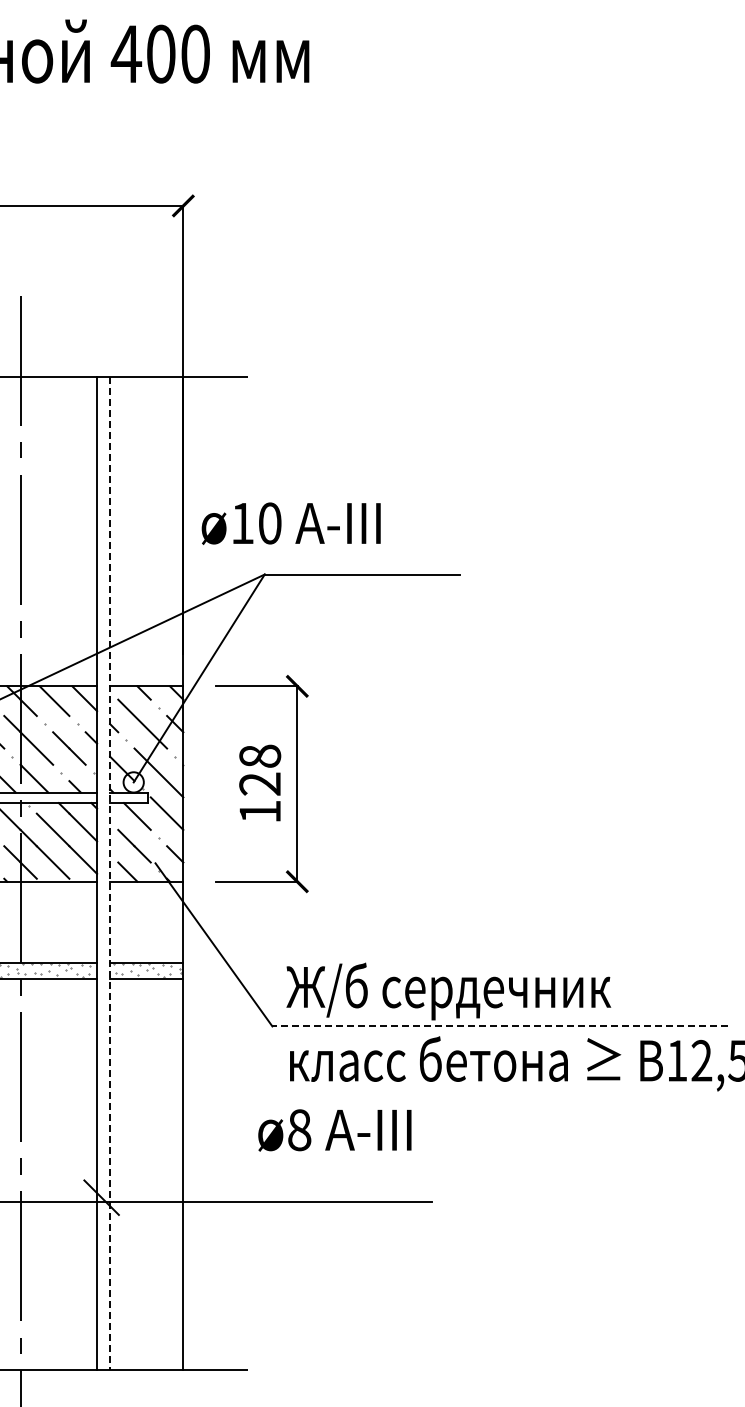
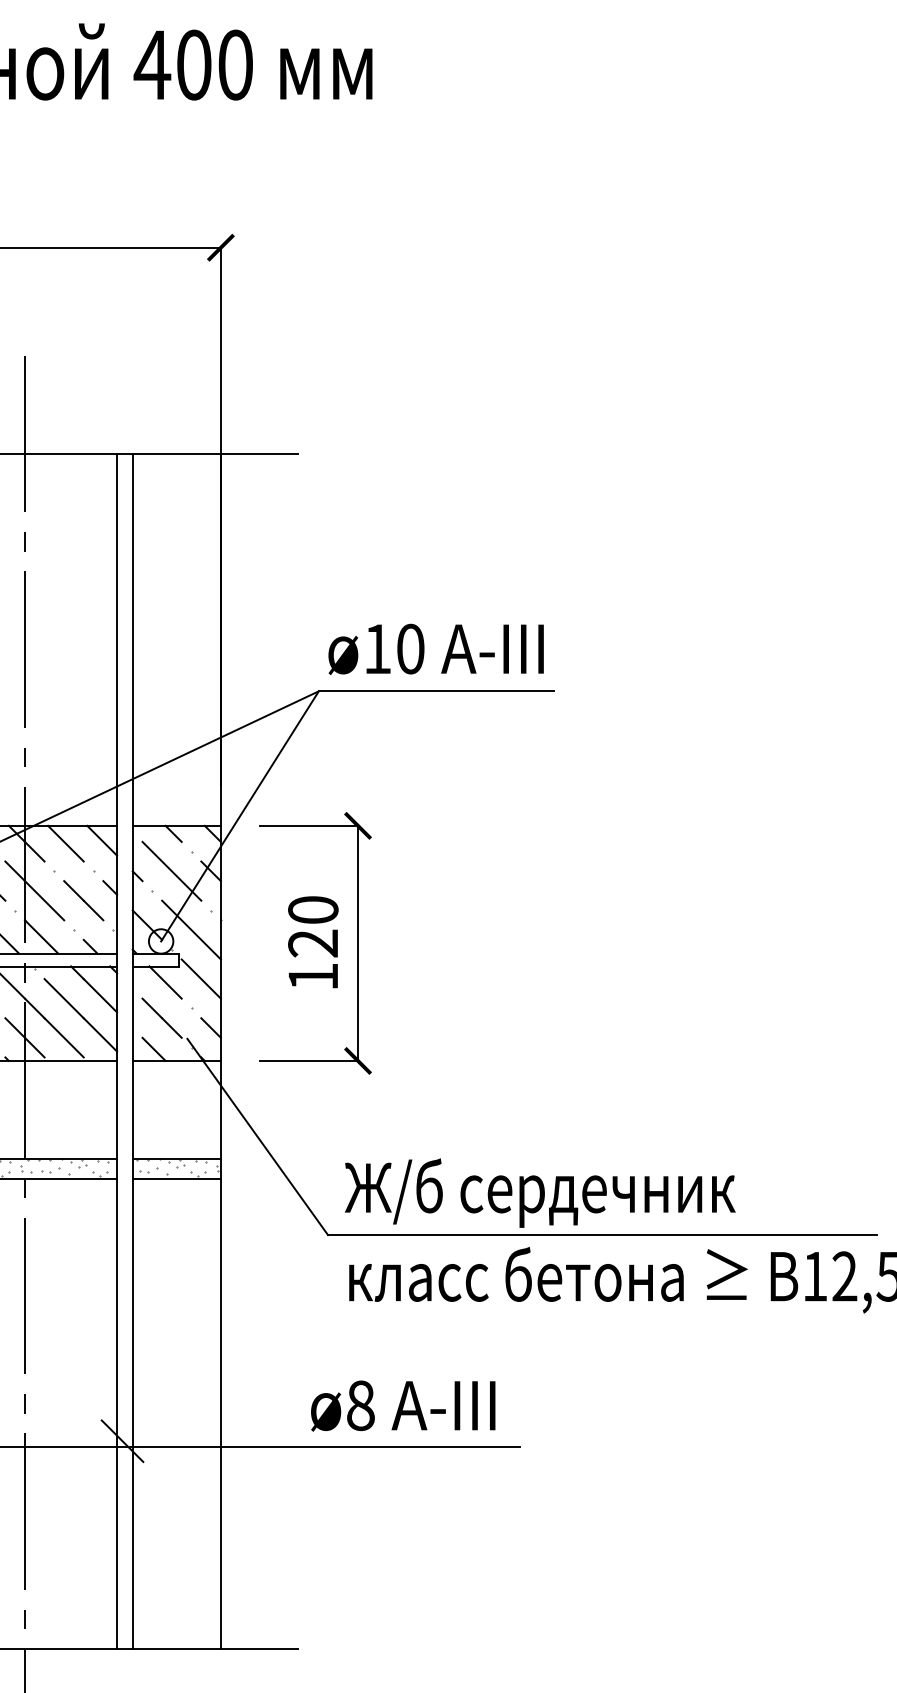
text: (290, 523) -> (435, 649), moved
text: (259, 755) -> (312, 909), 128 -> 120
line: (110, 873) -> (133, 1051), dashed -> solid
line: (500, 1026) -> (602, 1235), dashed -> solid
text: (334, 1130) -> (402, 1406), moved

